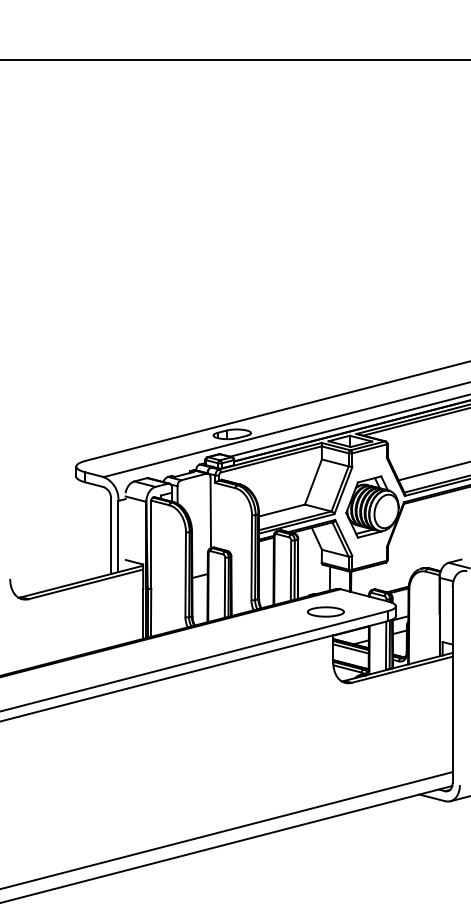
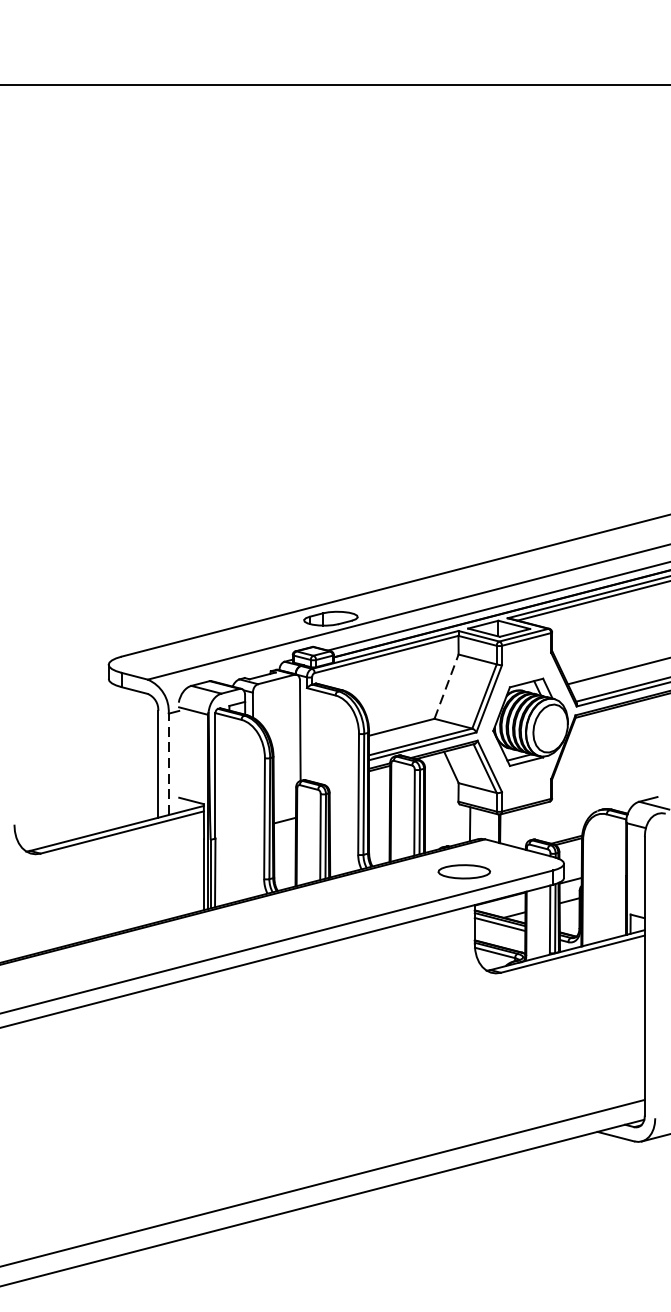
line: (313, 481) -> (446, 685), solid -> dashed
line: (118, 536) -> (168, 764), solid -> dashed

